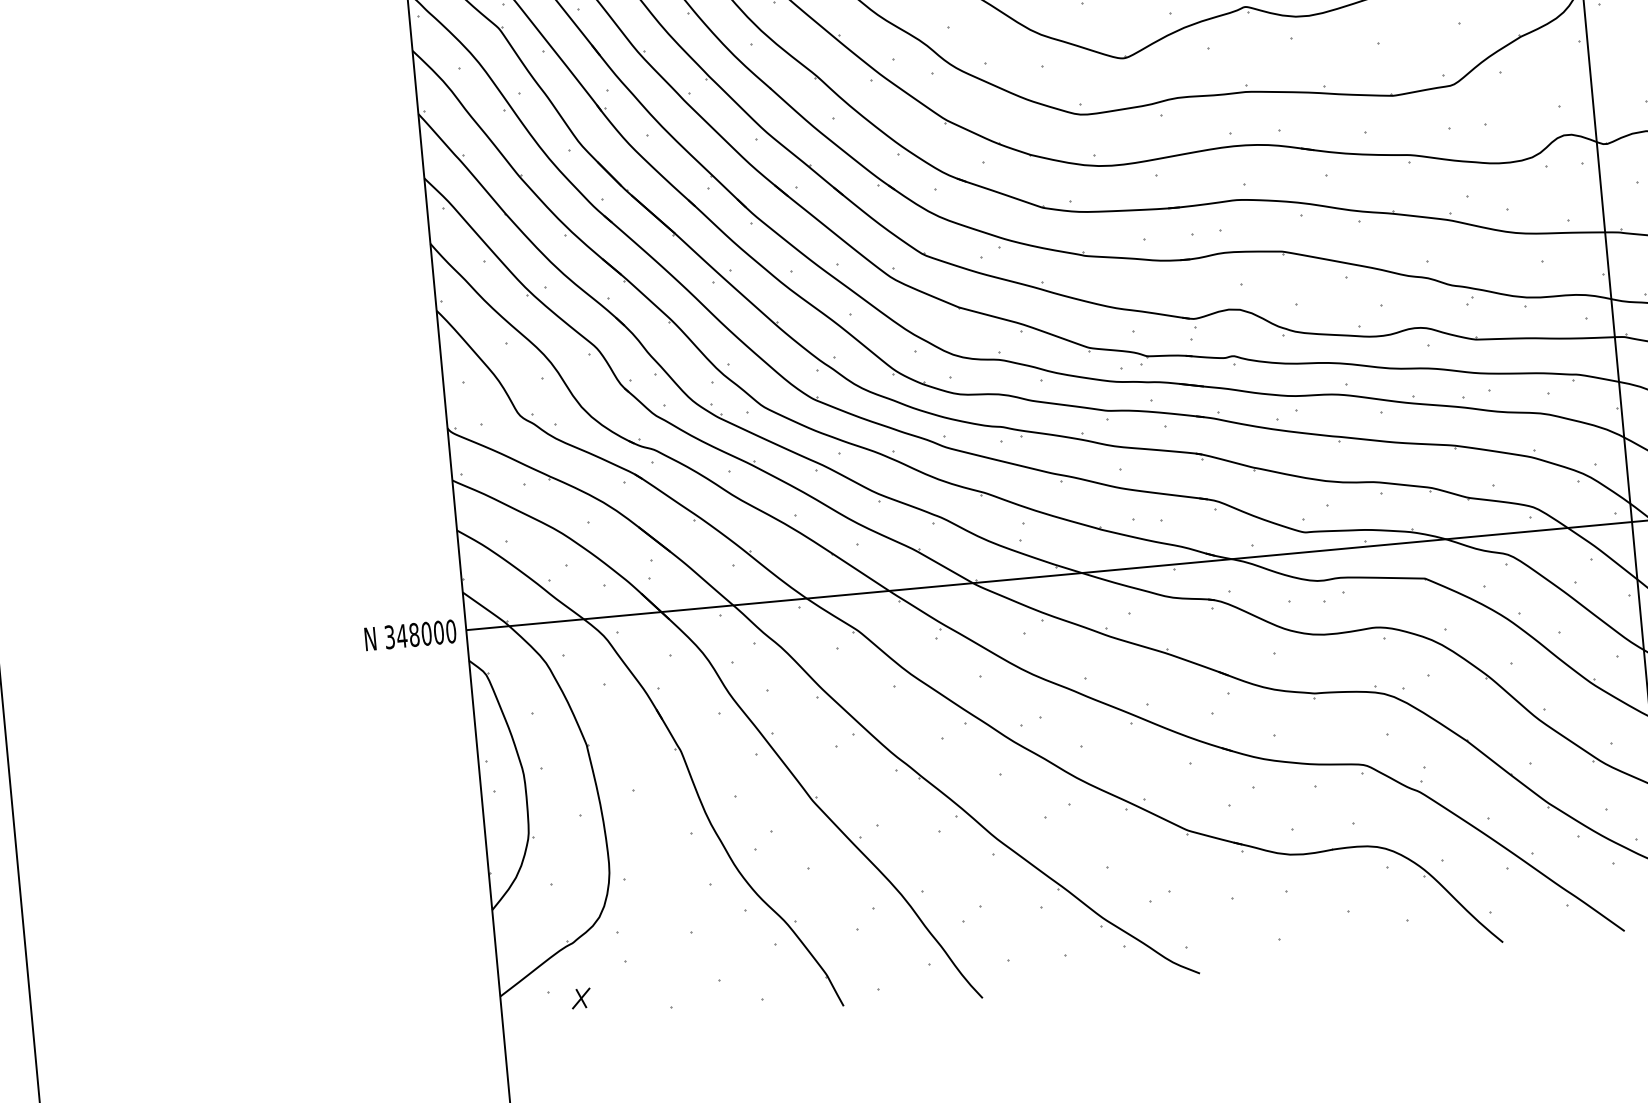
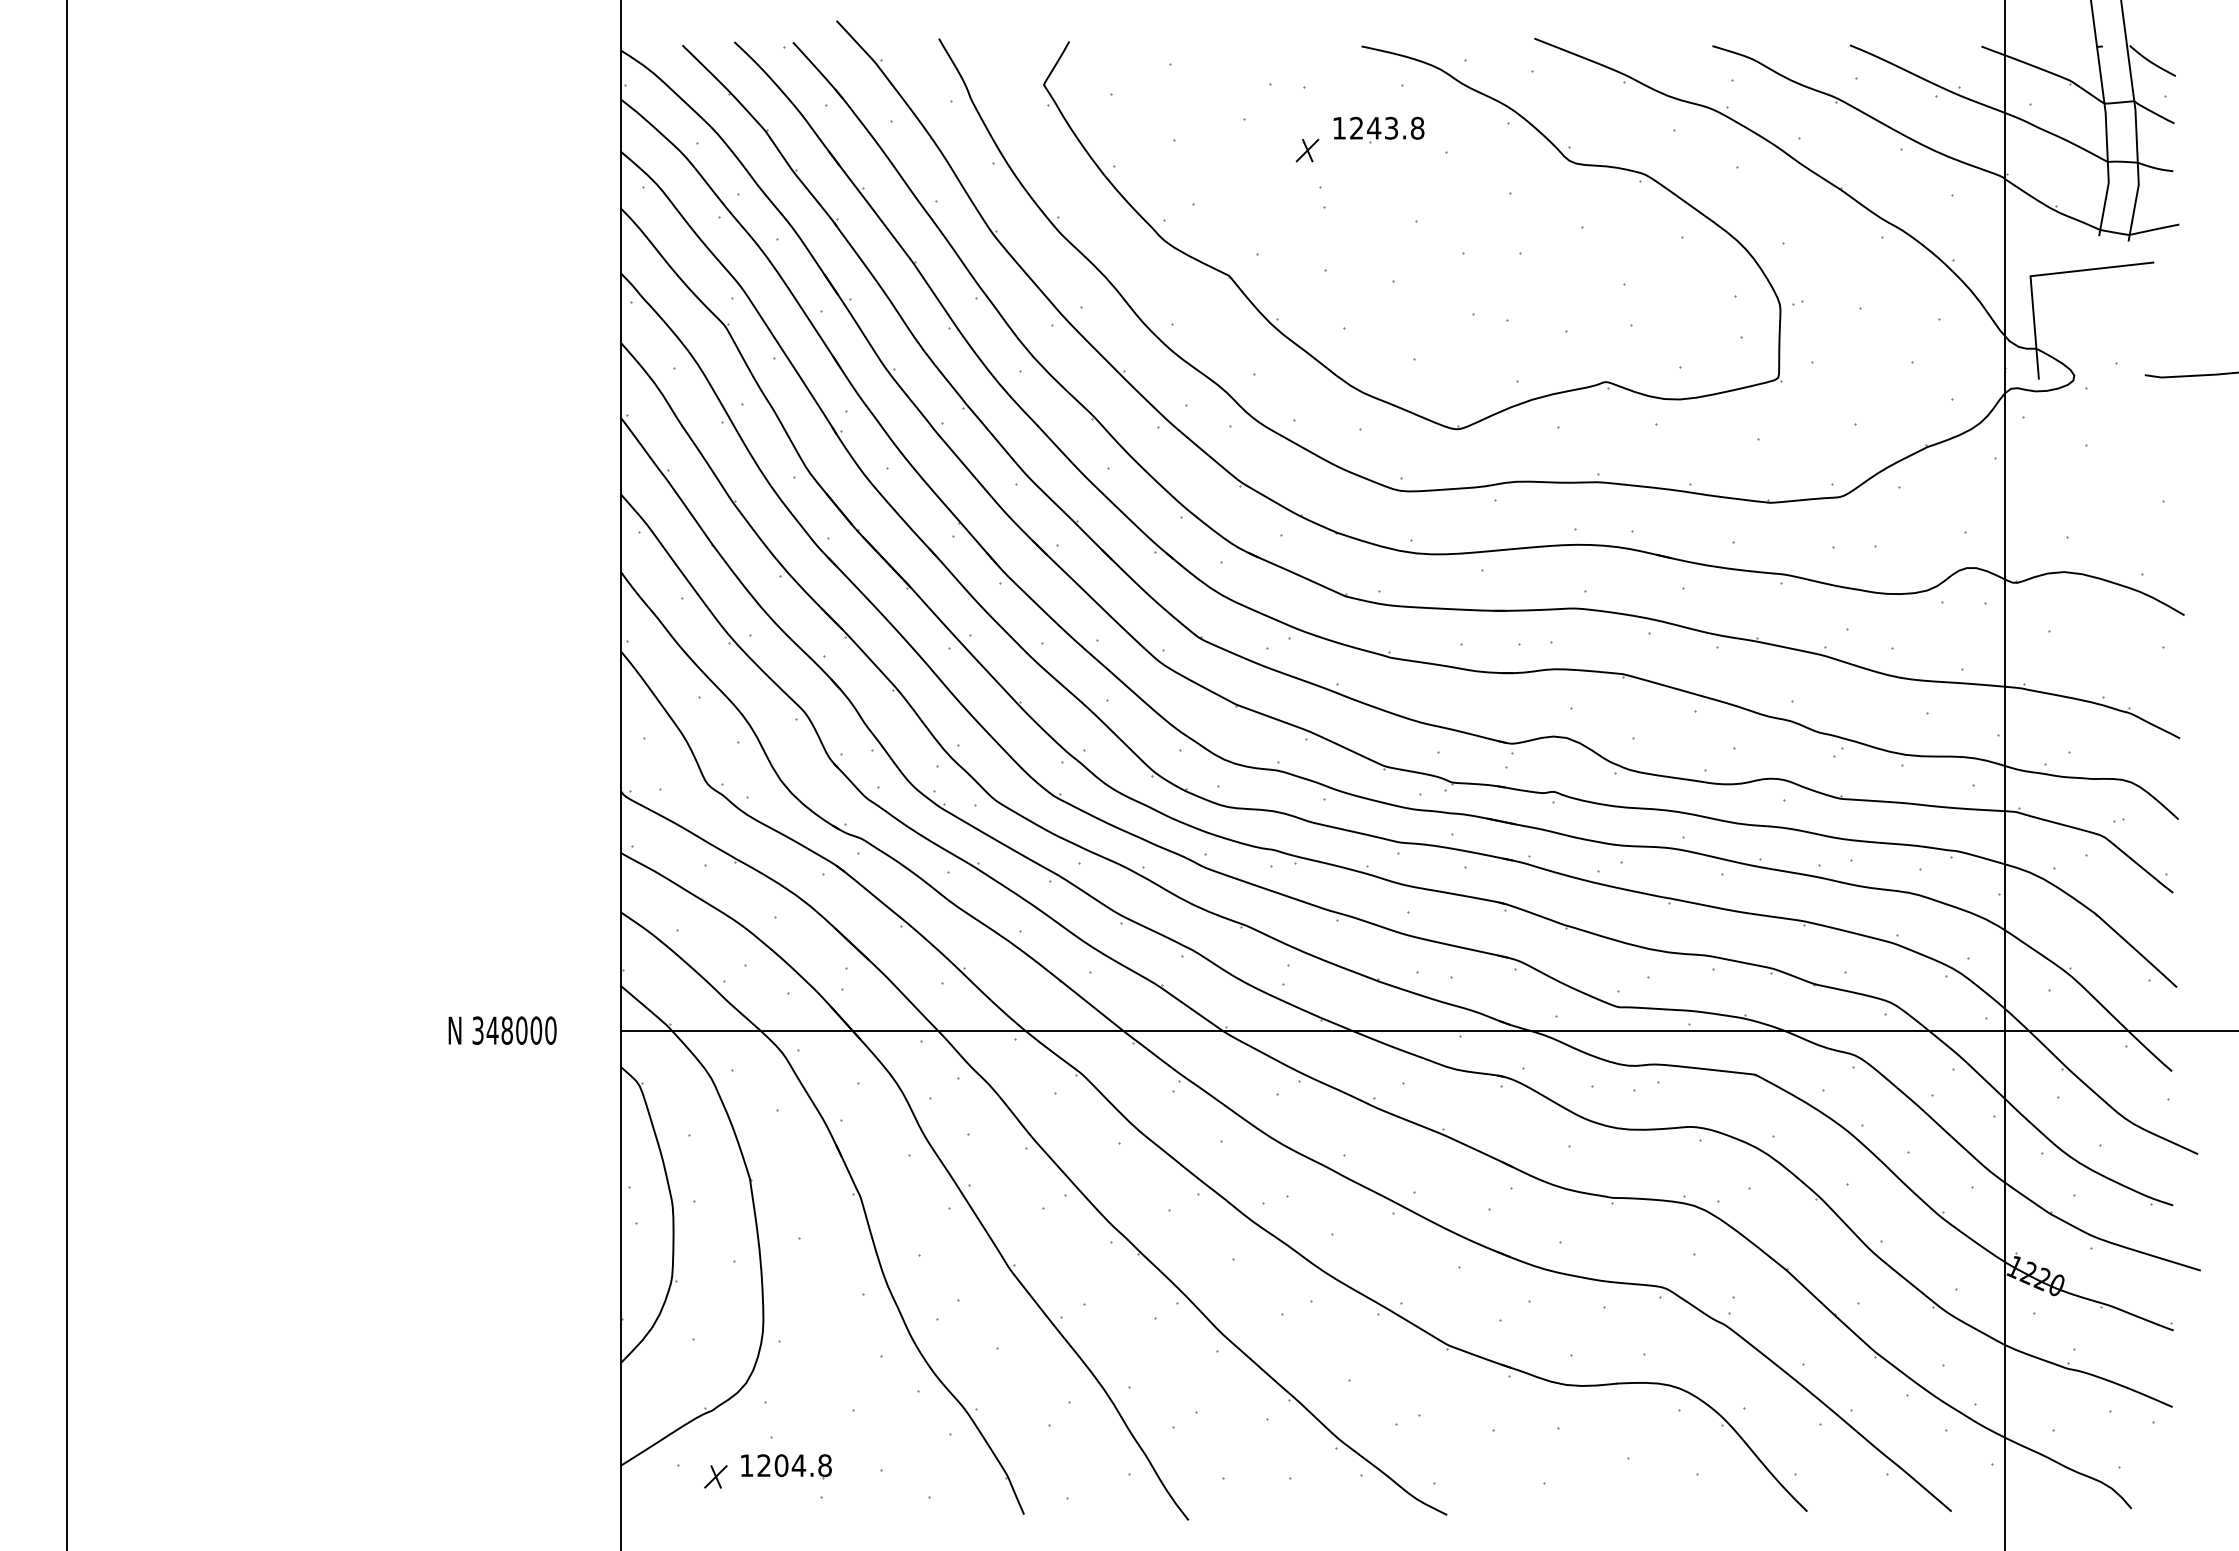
text: (410, 635) -> (502, 1030), moved
part: (639, 984) -> (786, 1466), added

